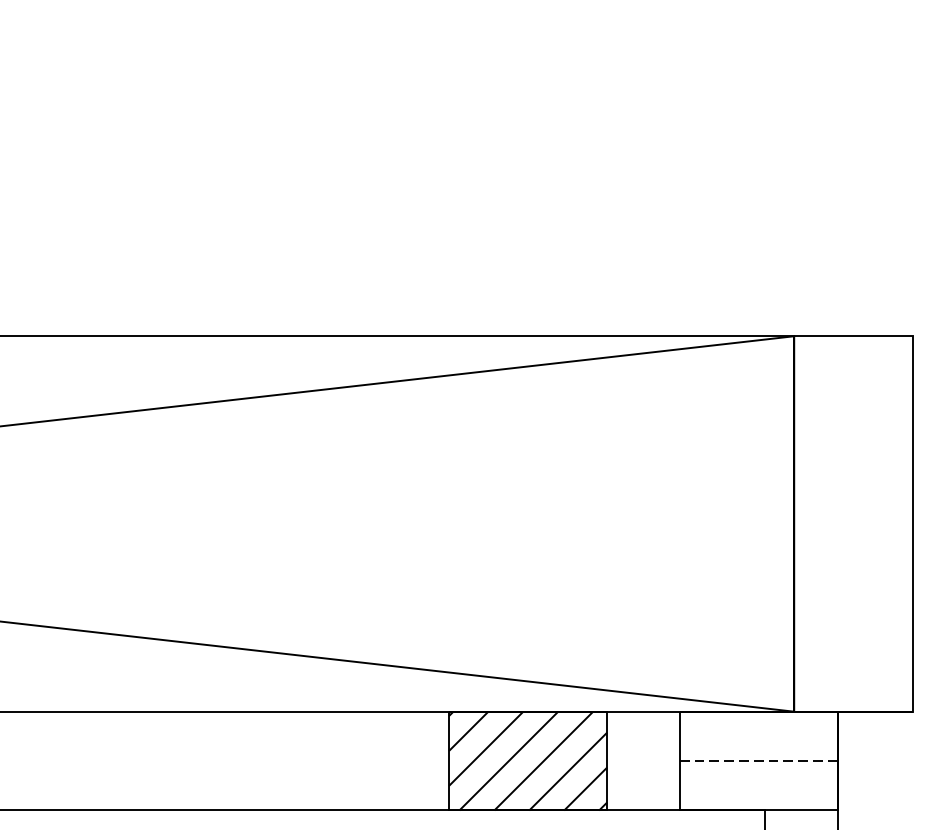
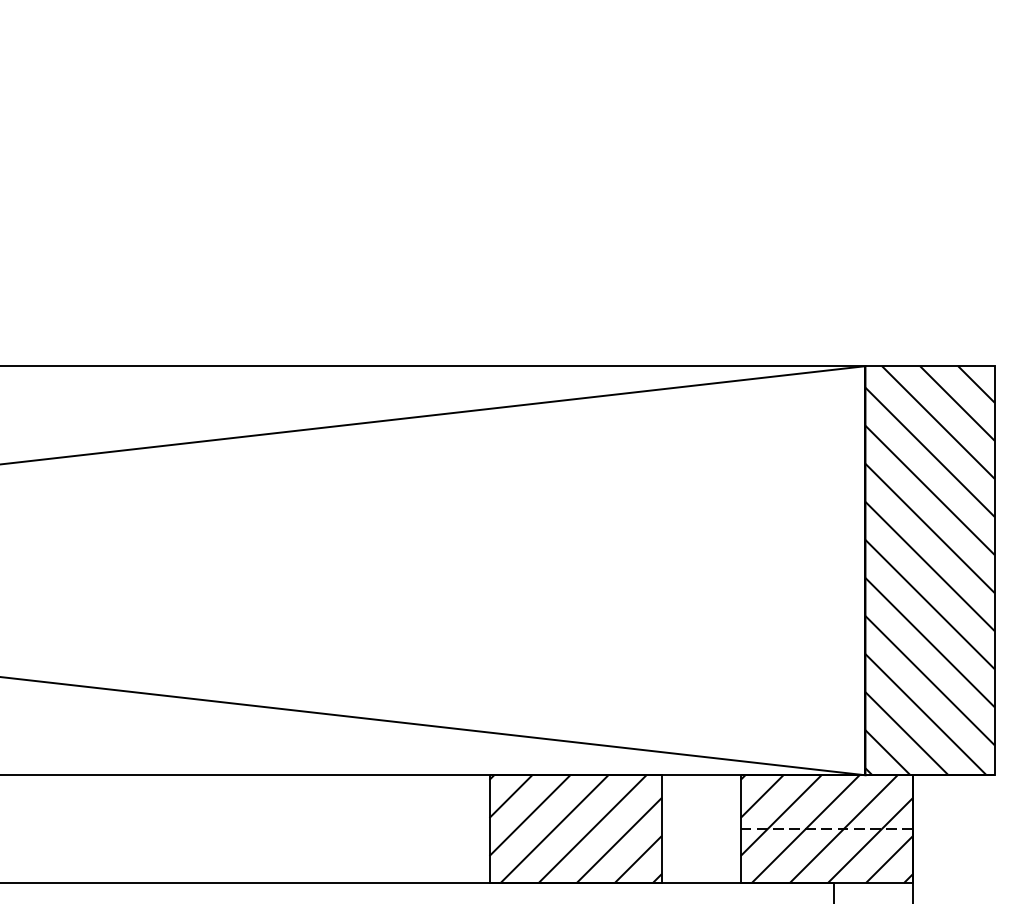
hatch: (853, 523) -> (930, 570), added
hatch: (758, 760) -> (826, 828), added

